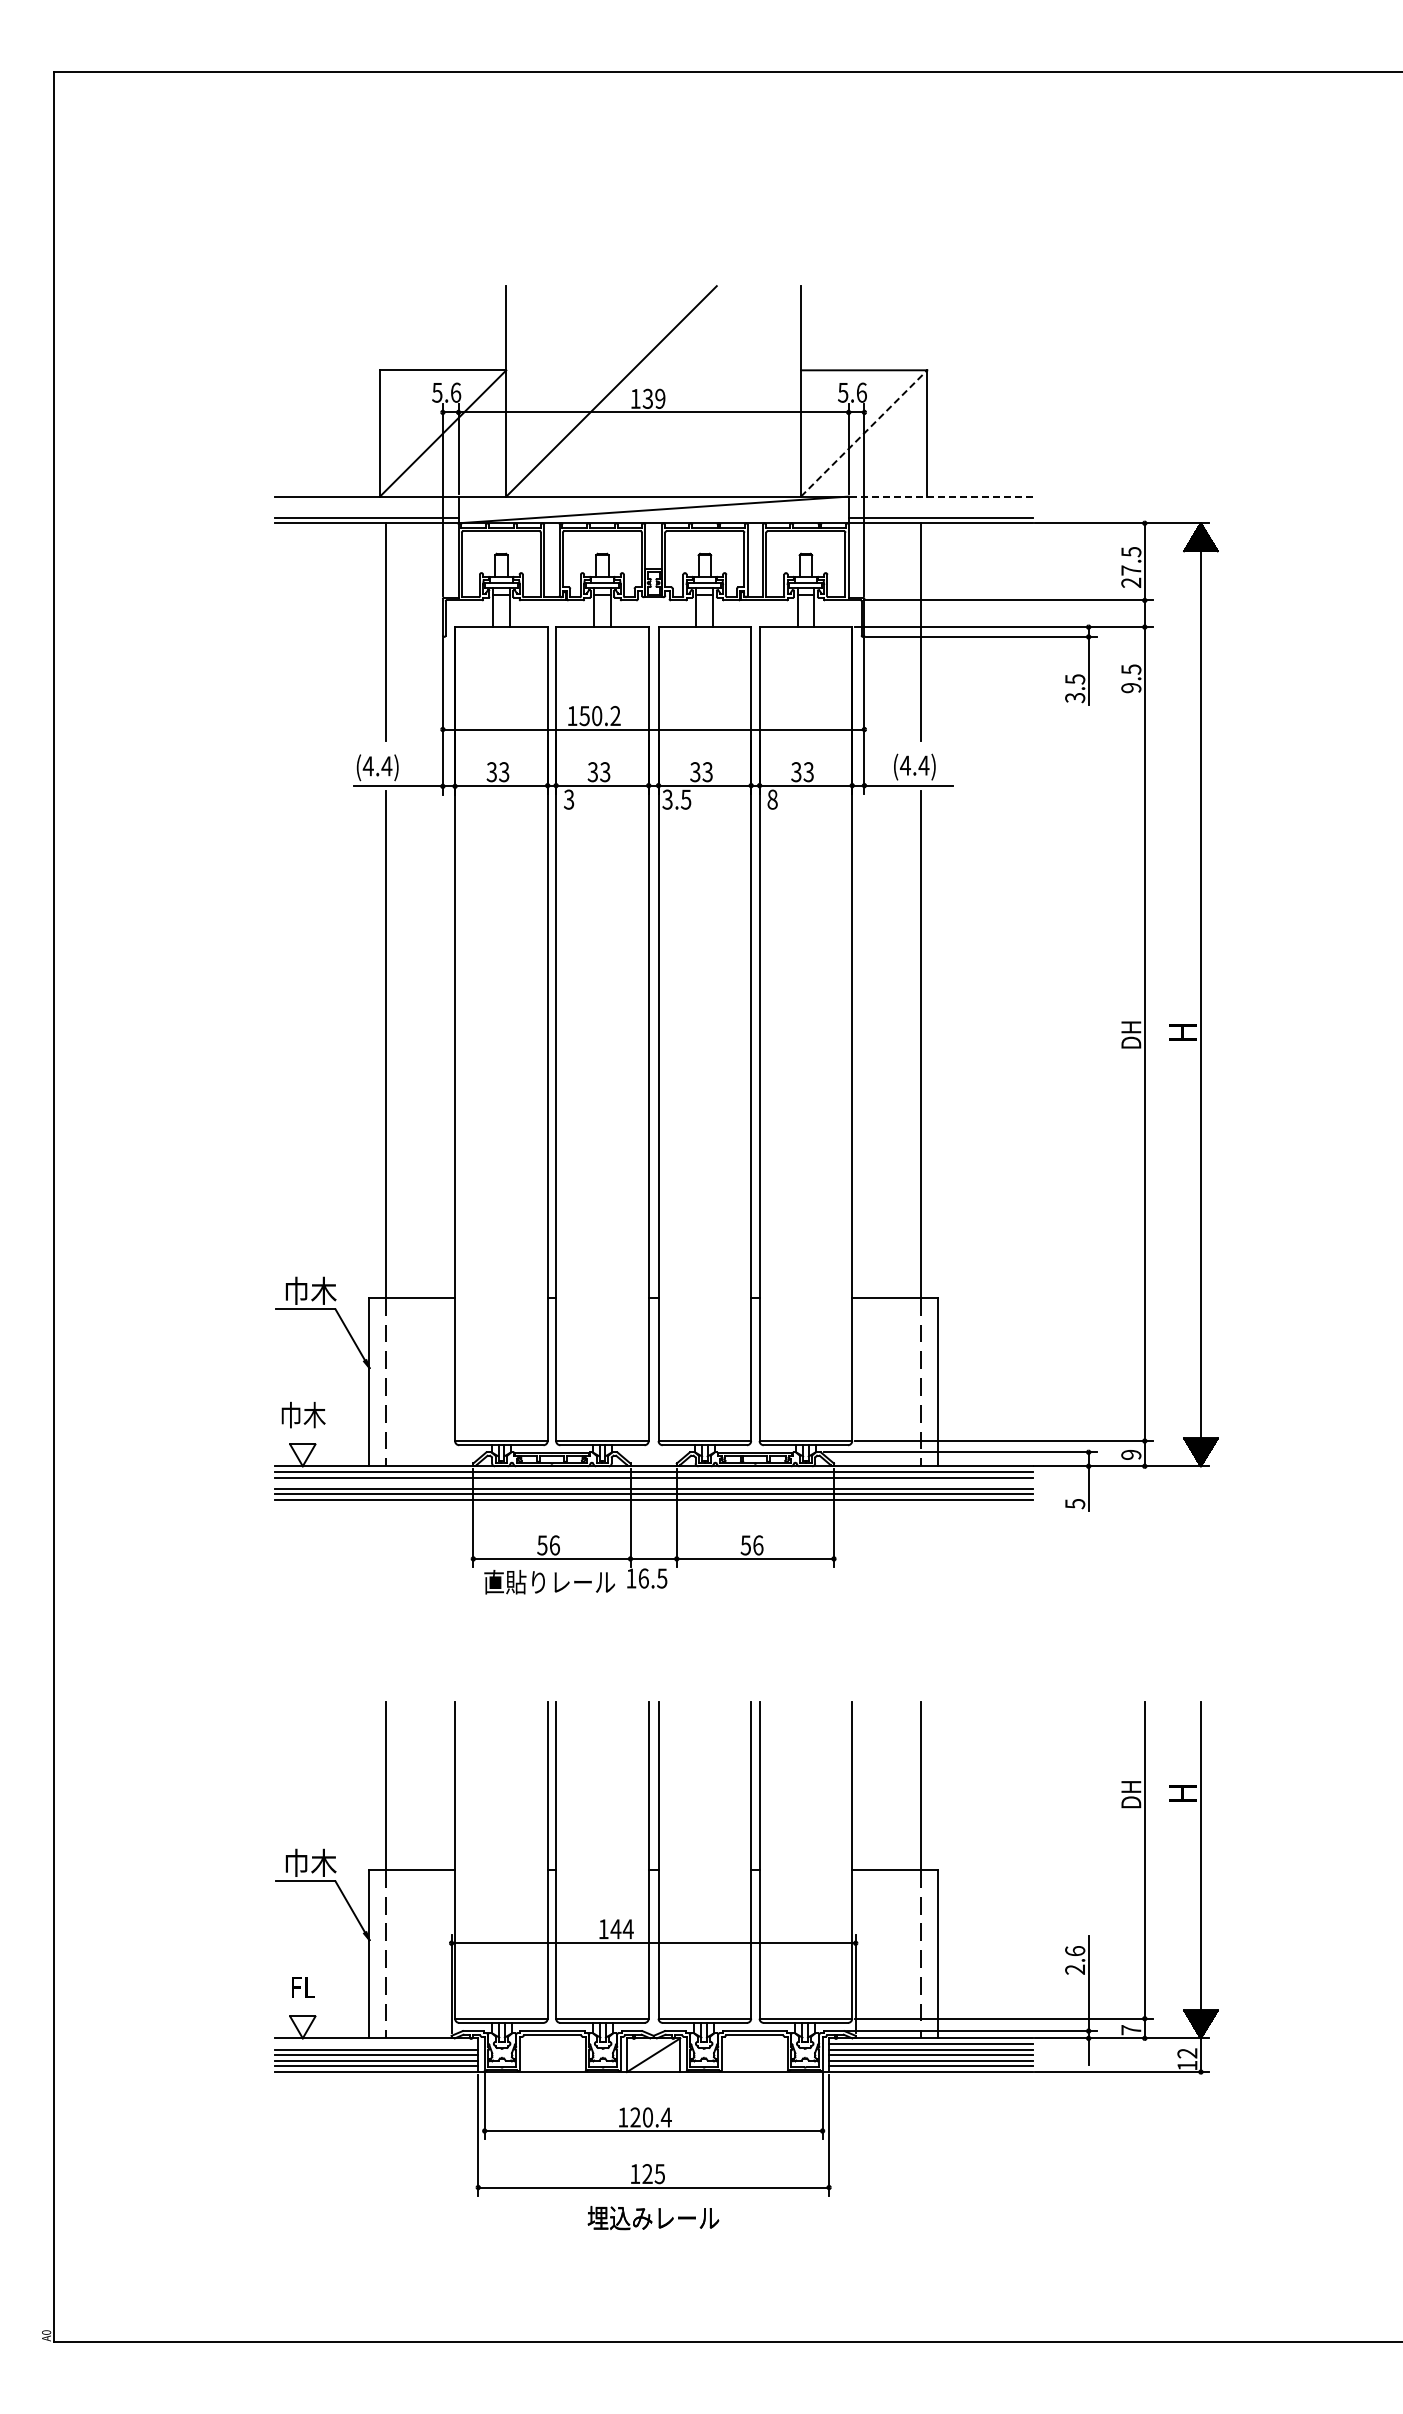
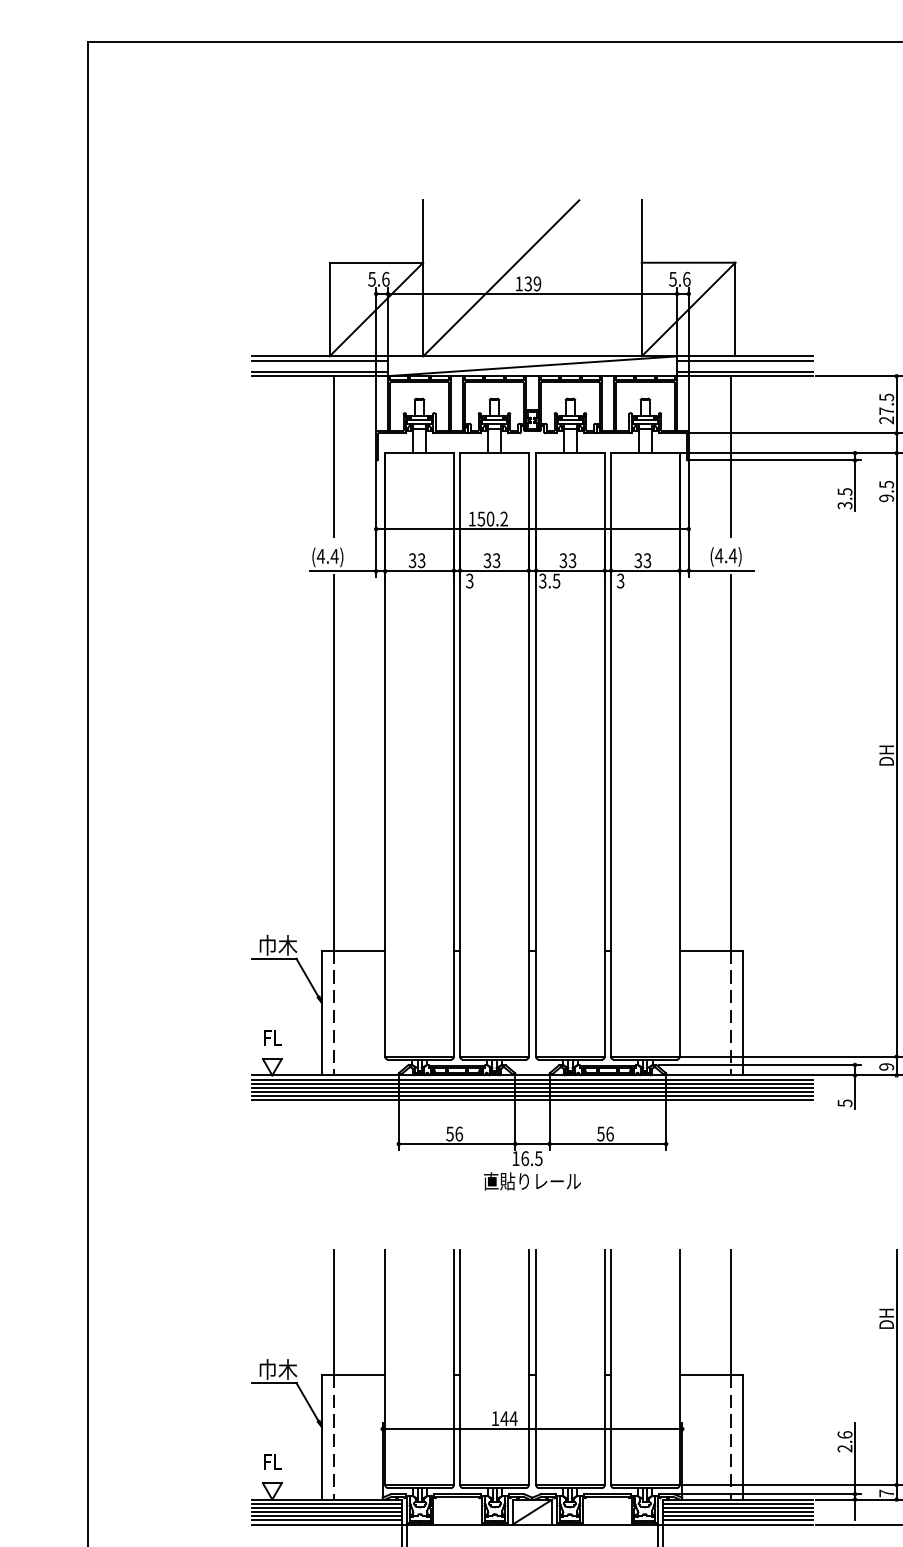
line: (864, 433) -> (688, 309), dashed -> solid
line: (940, 496) -> (745, 356), dashed -> solid
line: (366, 502) -> (319, 360), added
line: (940, 502) -> (745, 360), added
text: (772, 799) -> (620, 580), 8 -> 3
text: (303, 1414) -> (272, 1036), 巾木 -> FL
line: (653, 1483) -> (532, 1088), added
text: (549, 1582) -> (532, 1181), moved
line: (376, 2043) -> (326, 1503), added

